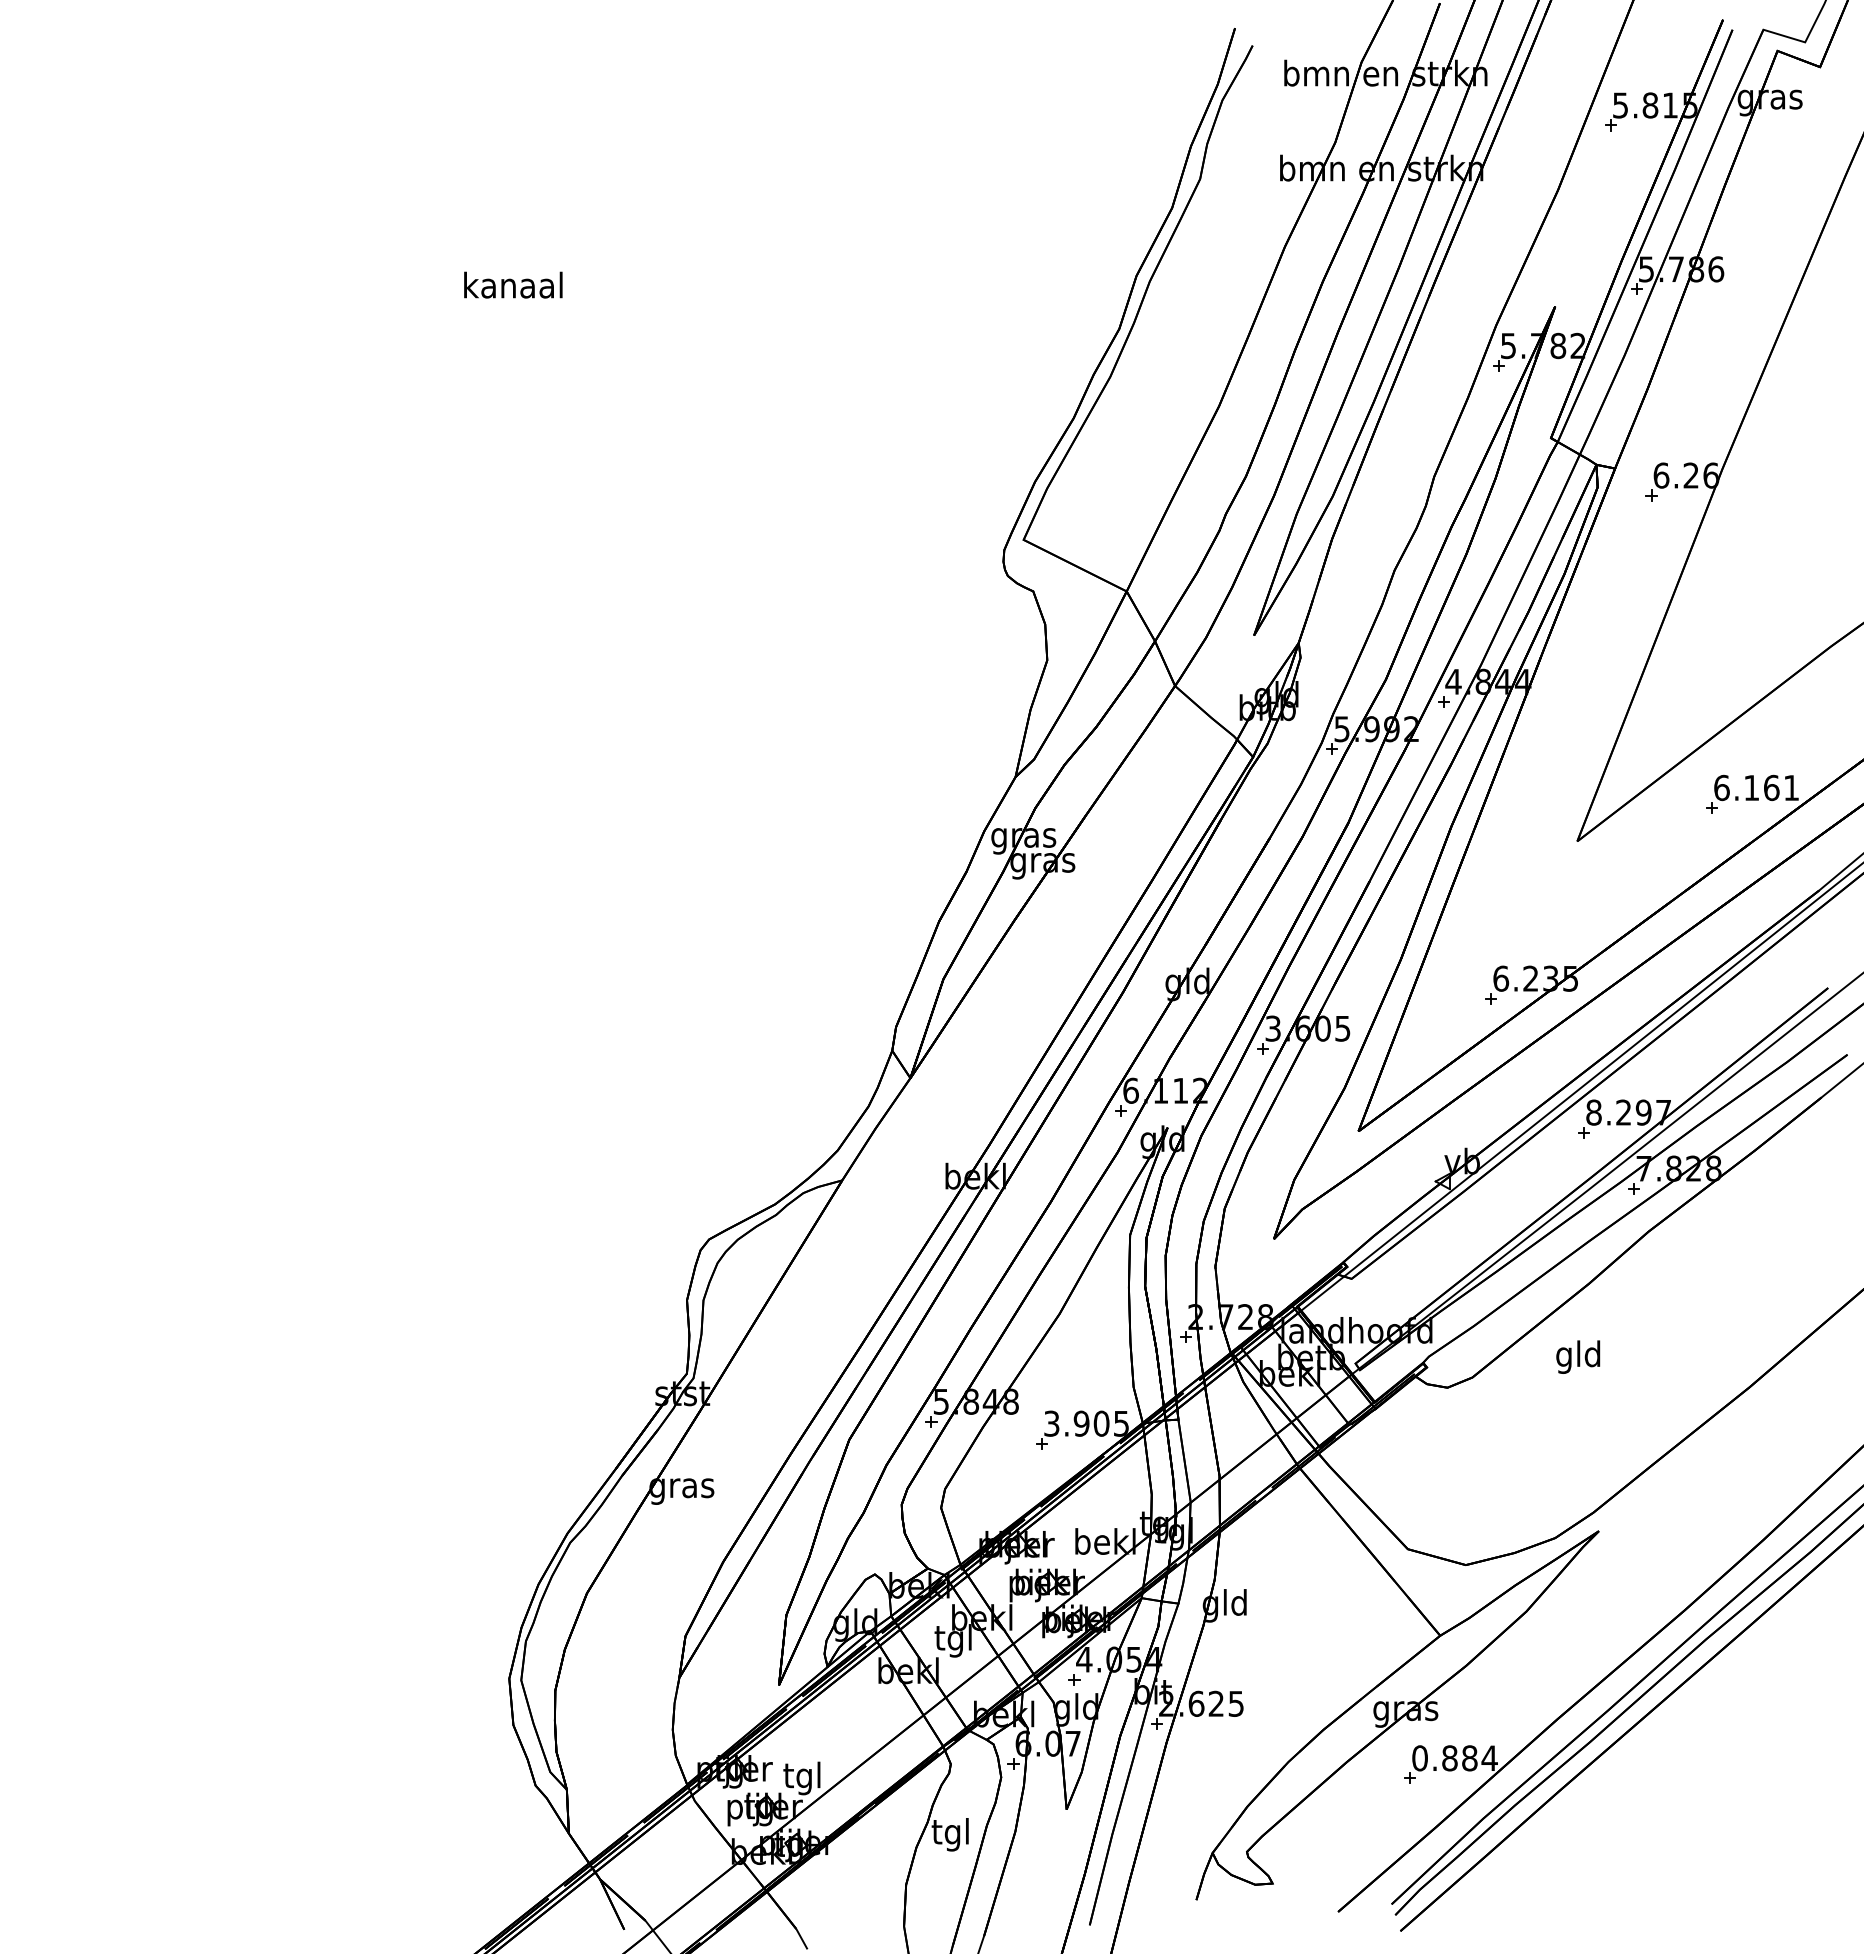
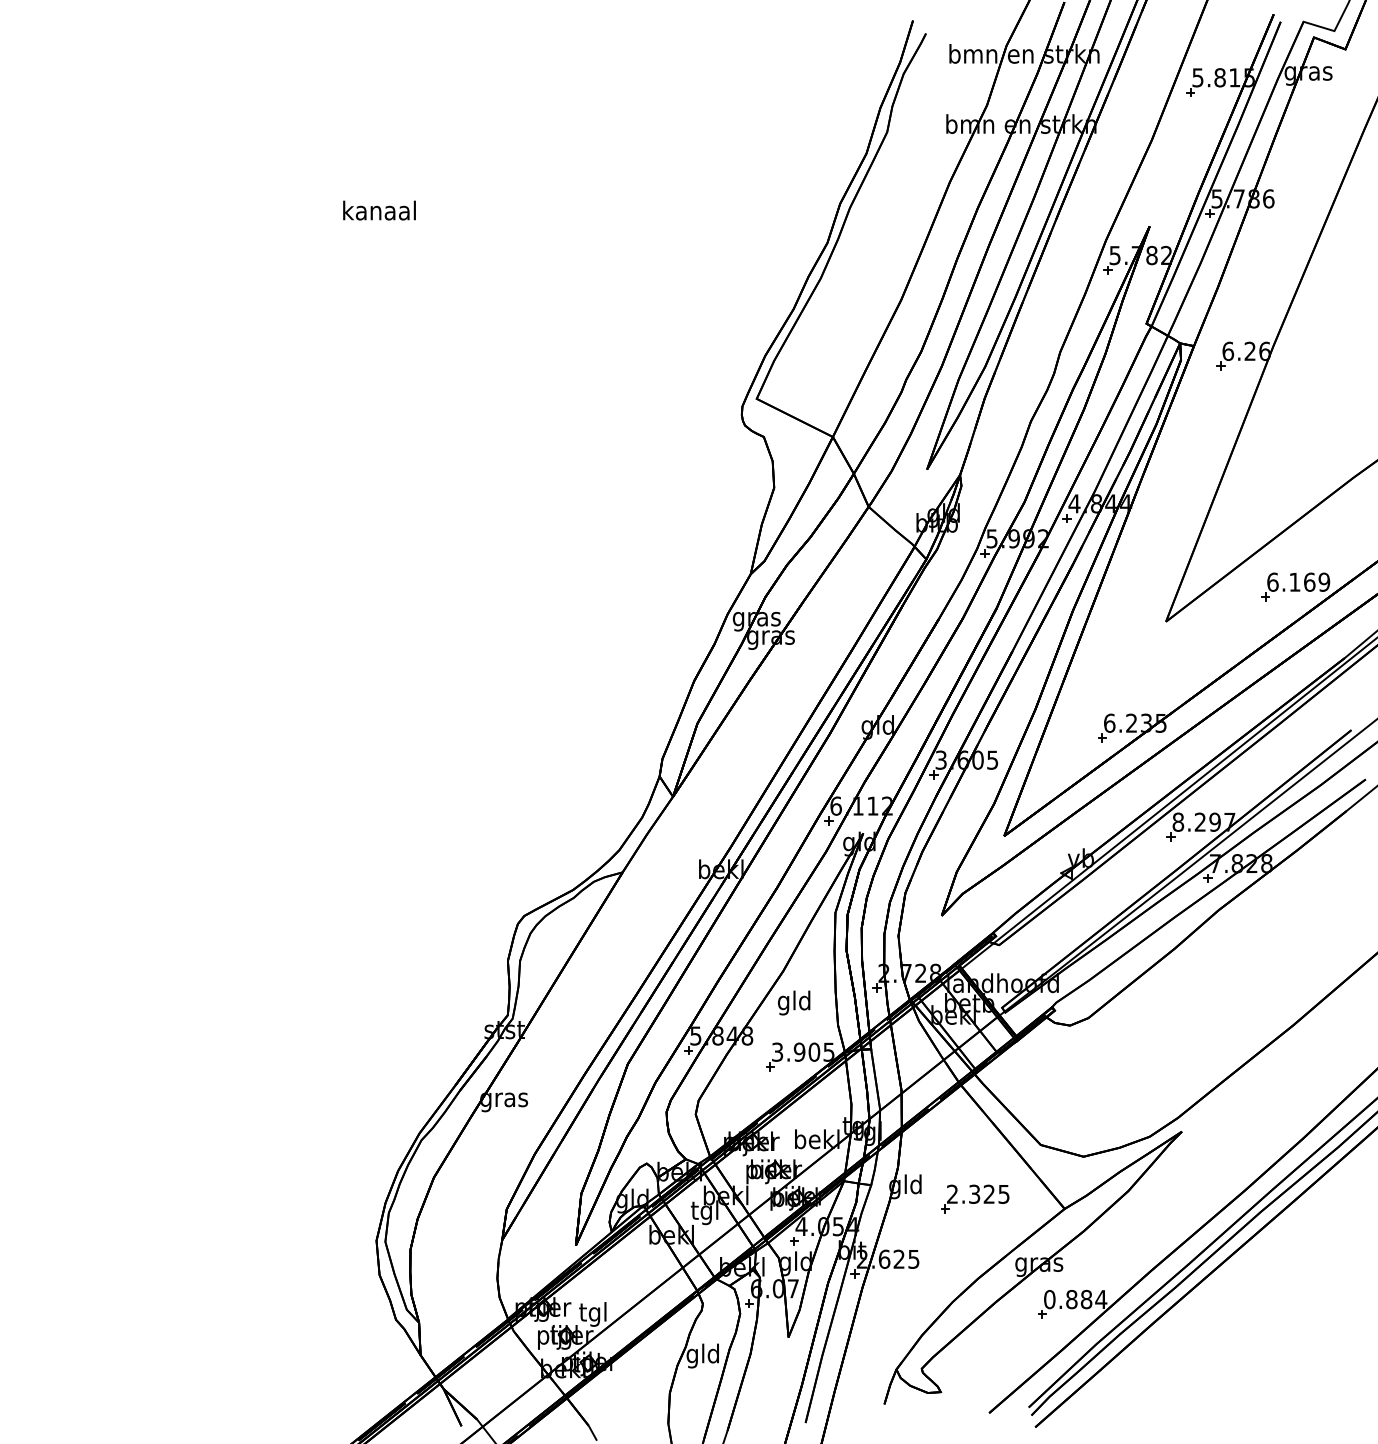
text: (1791, 787) -> (1324, 581), 6.161 -> 6.169
text: (1578, 1356) -> (794, 1002), moved
part: (1319, 1621) -> (975, 1198), added
text: (950, 1834) -> (702, 1355), tgl -> gld

